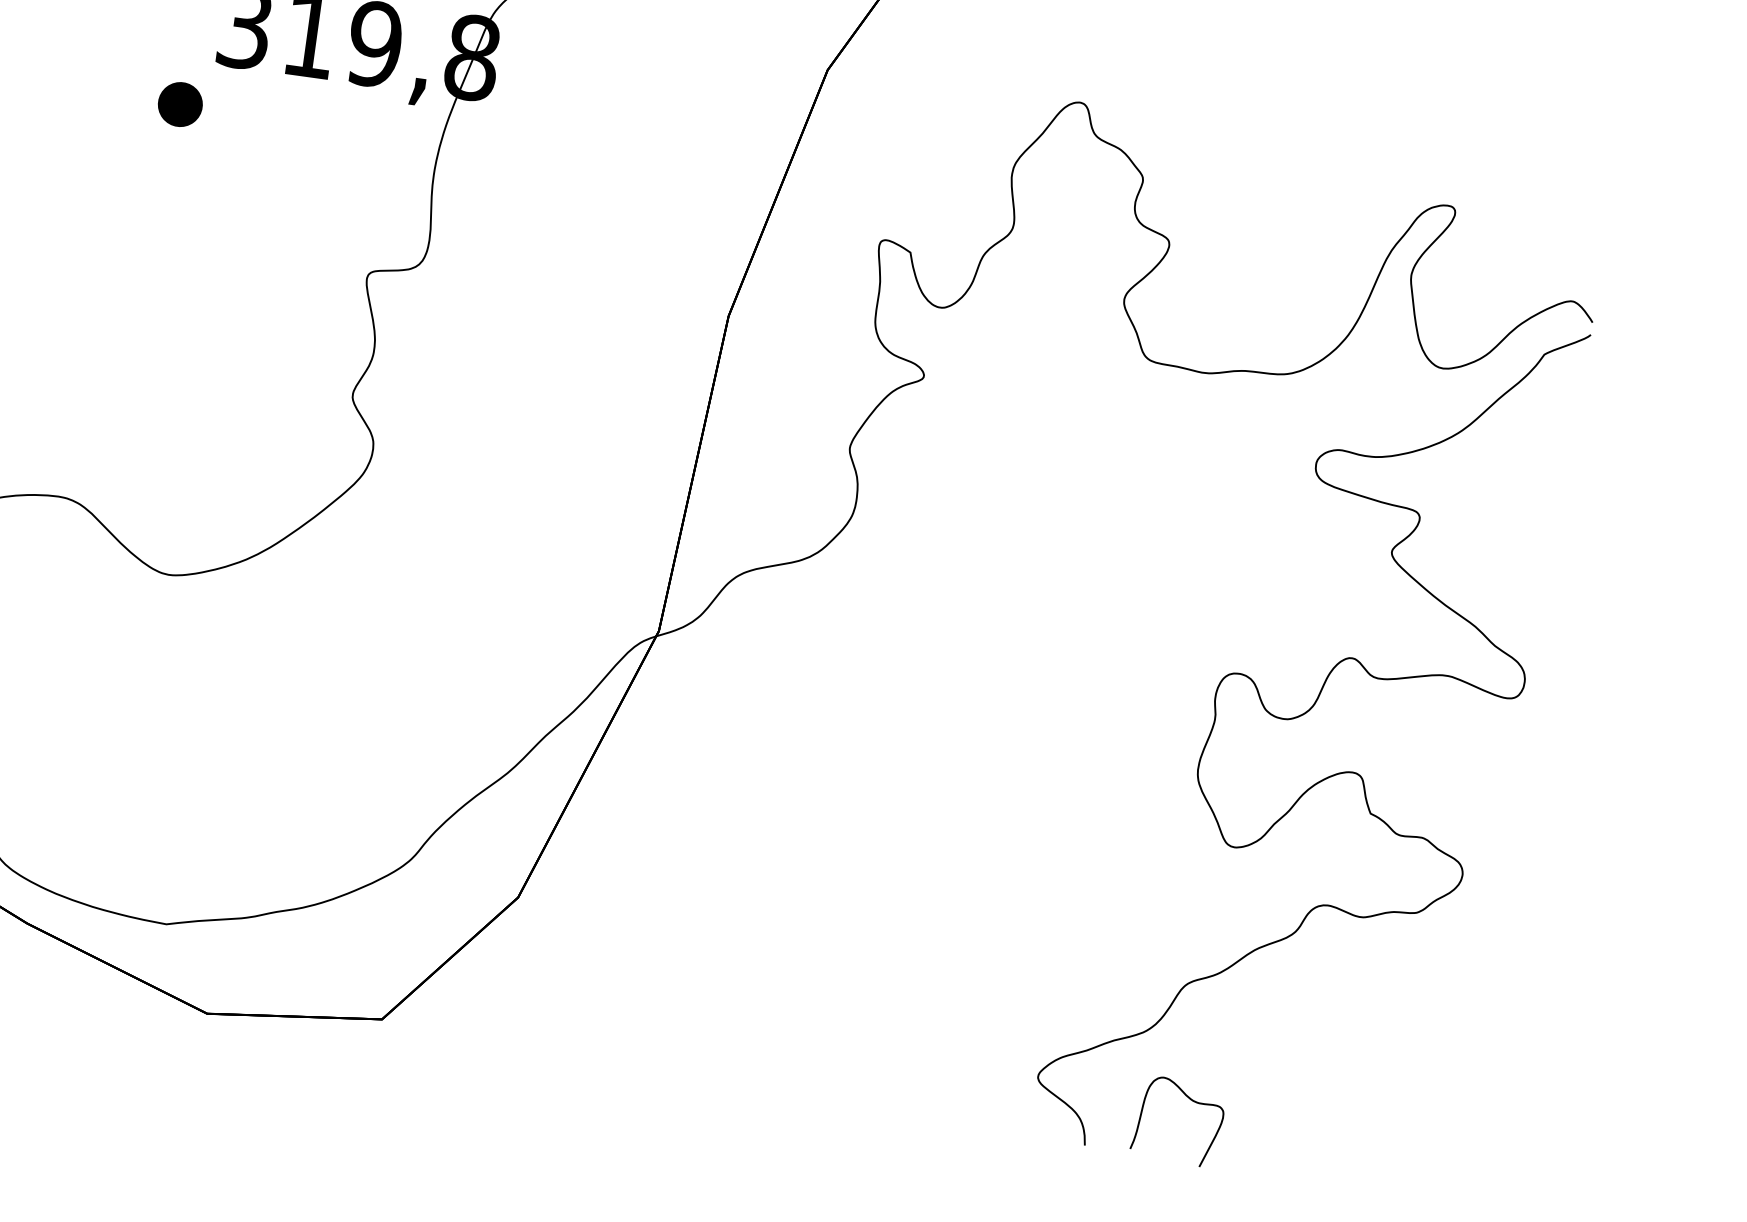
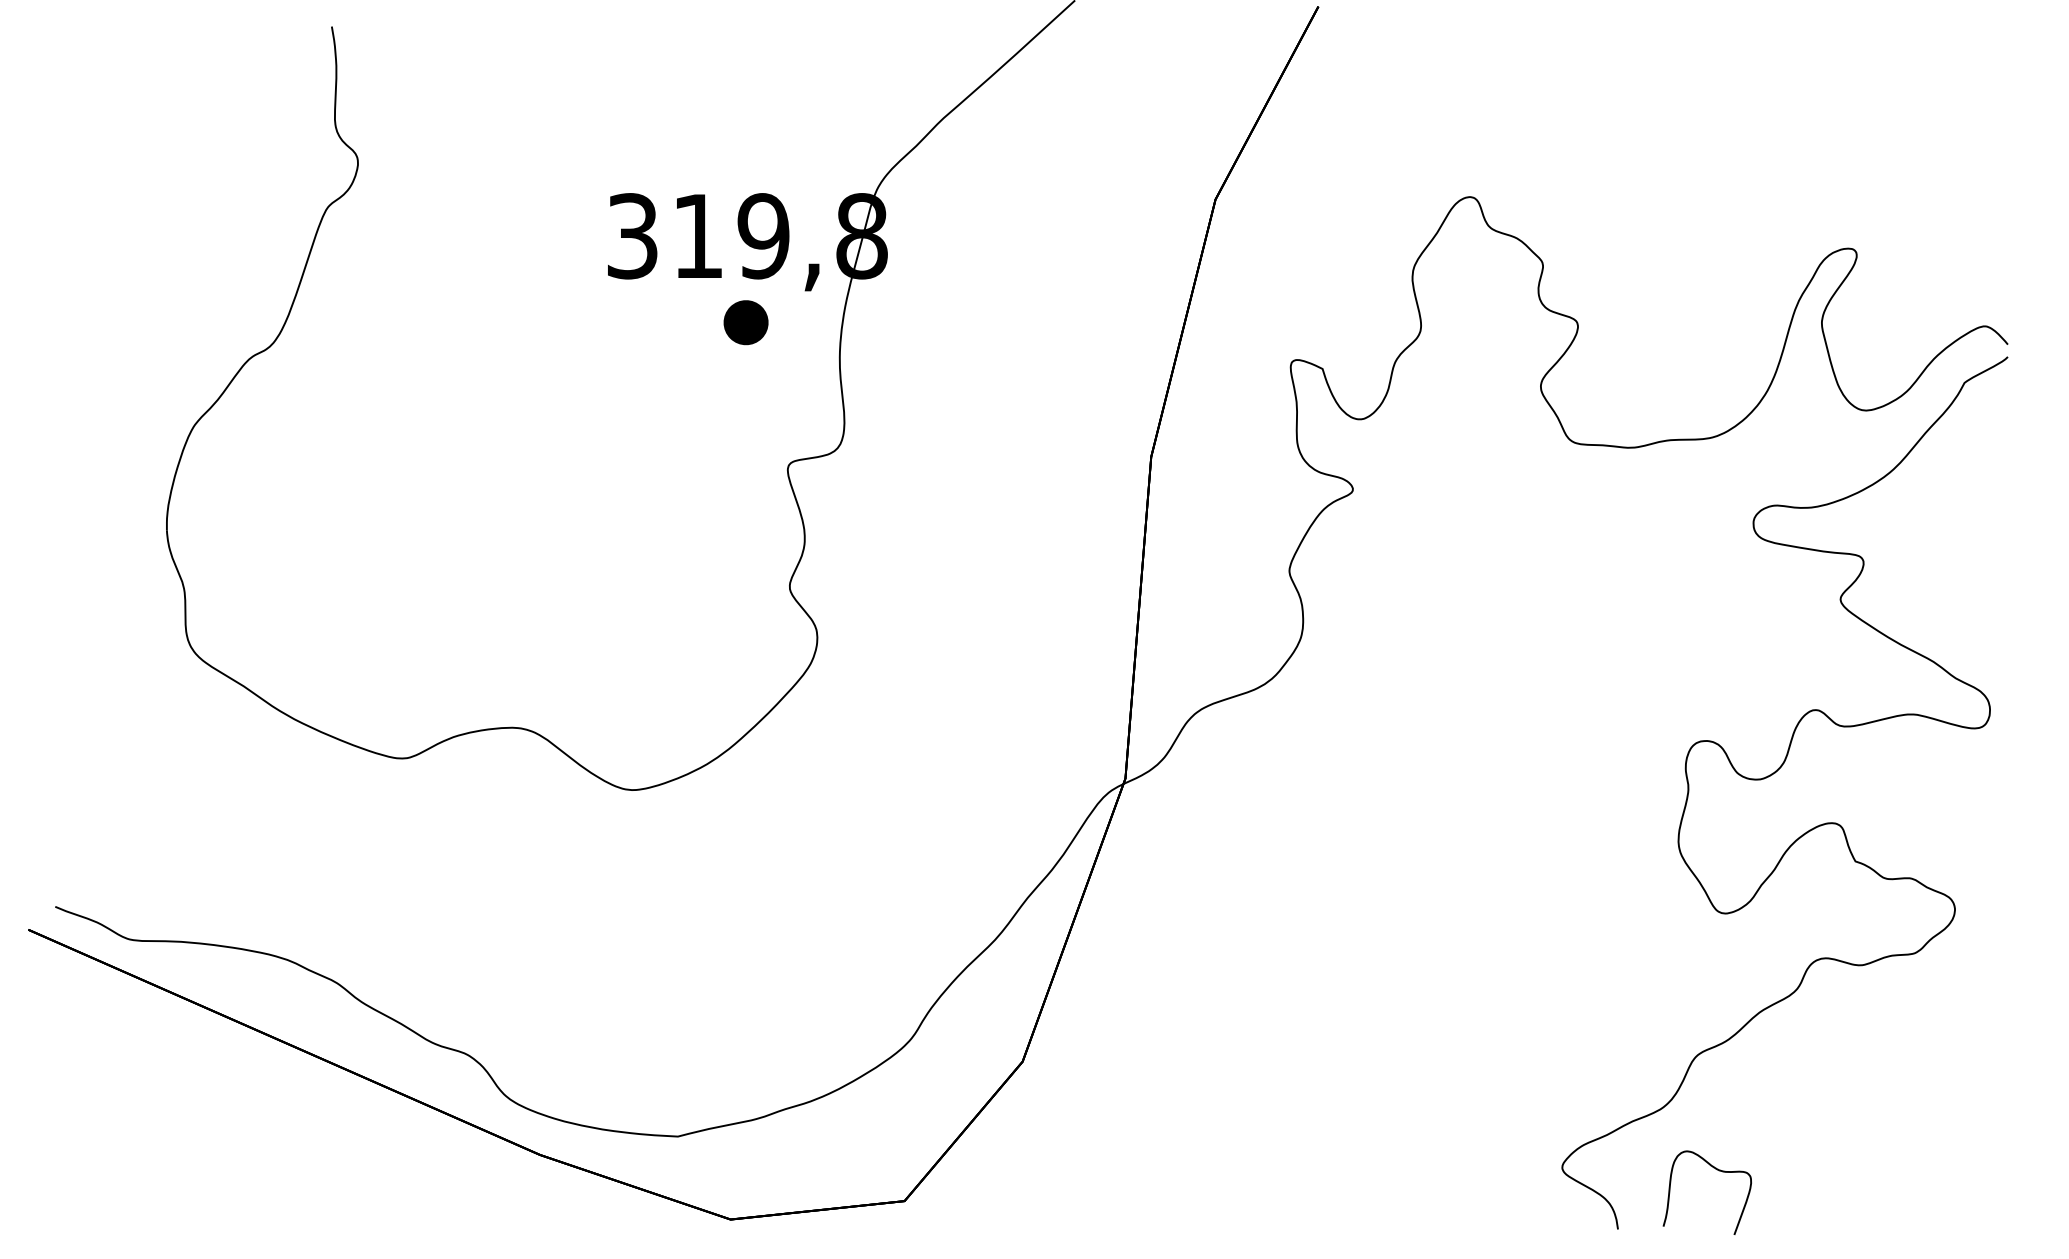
part: (179, 104) -> (745, 322), moved

